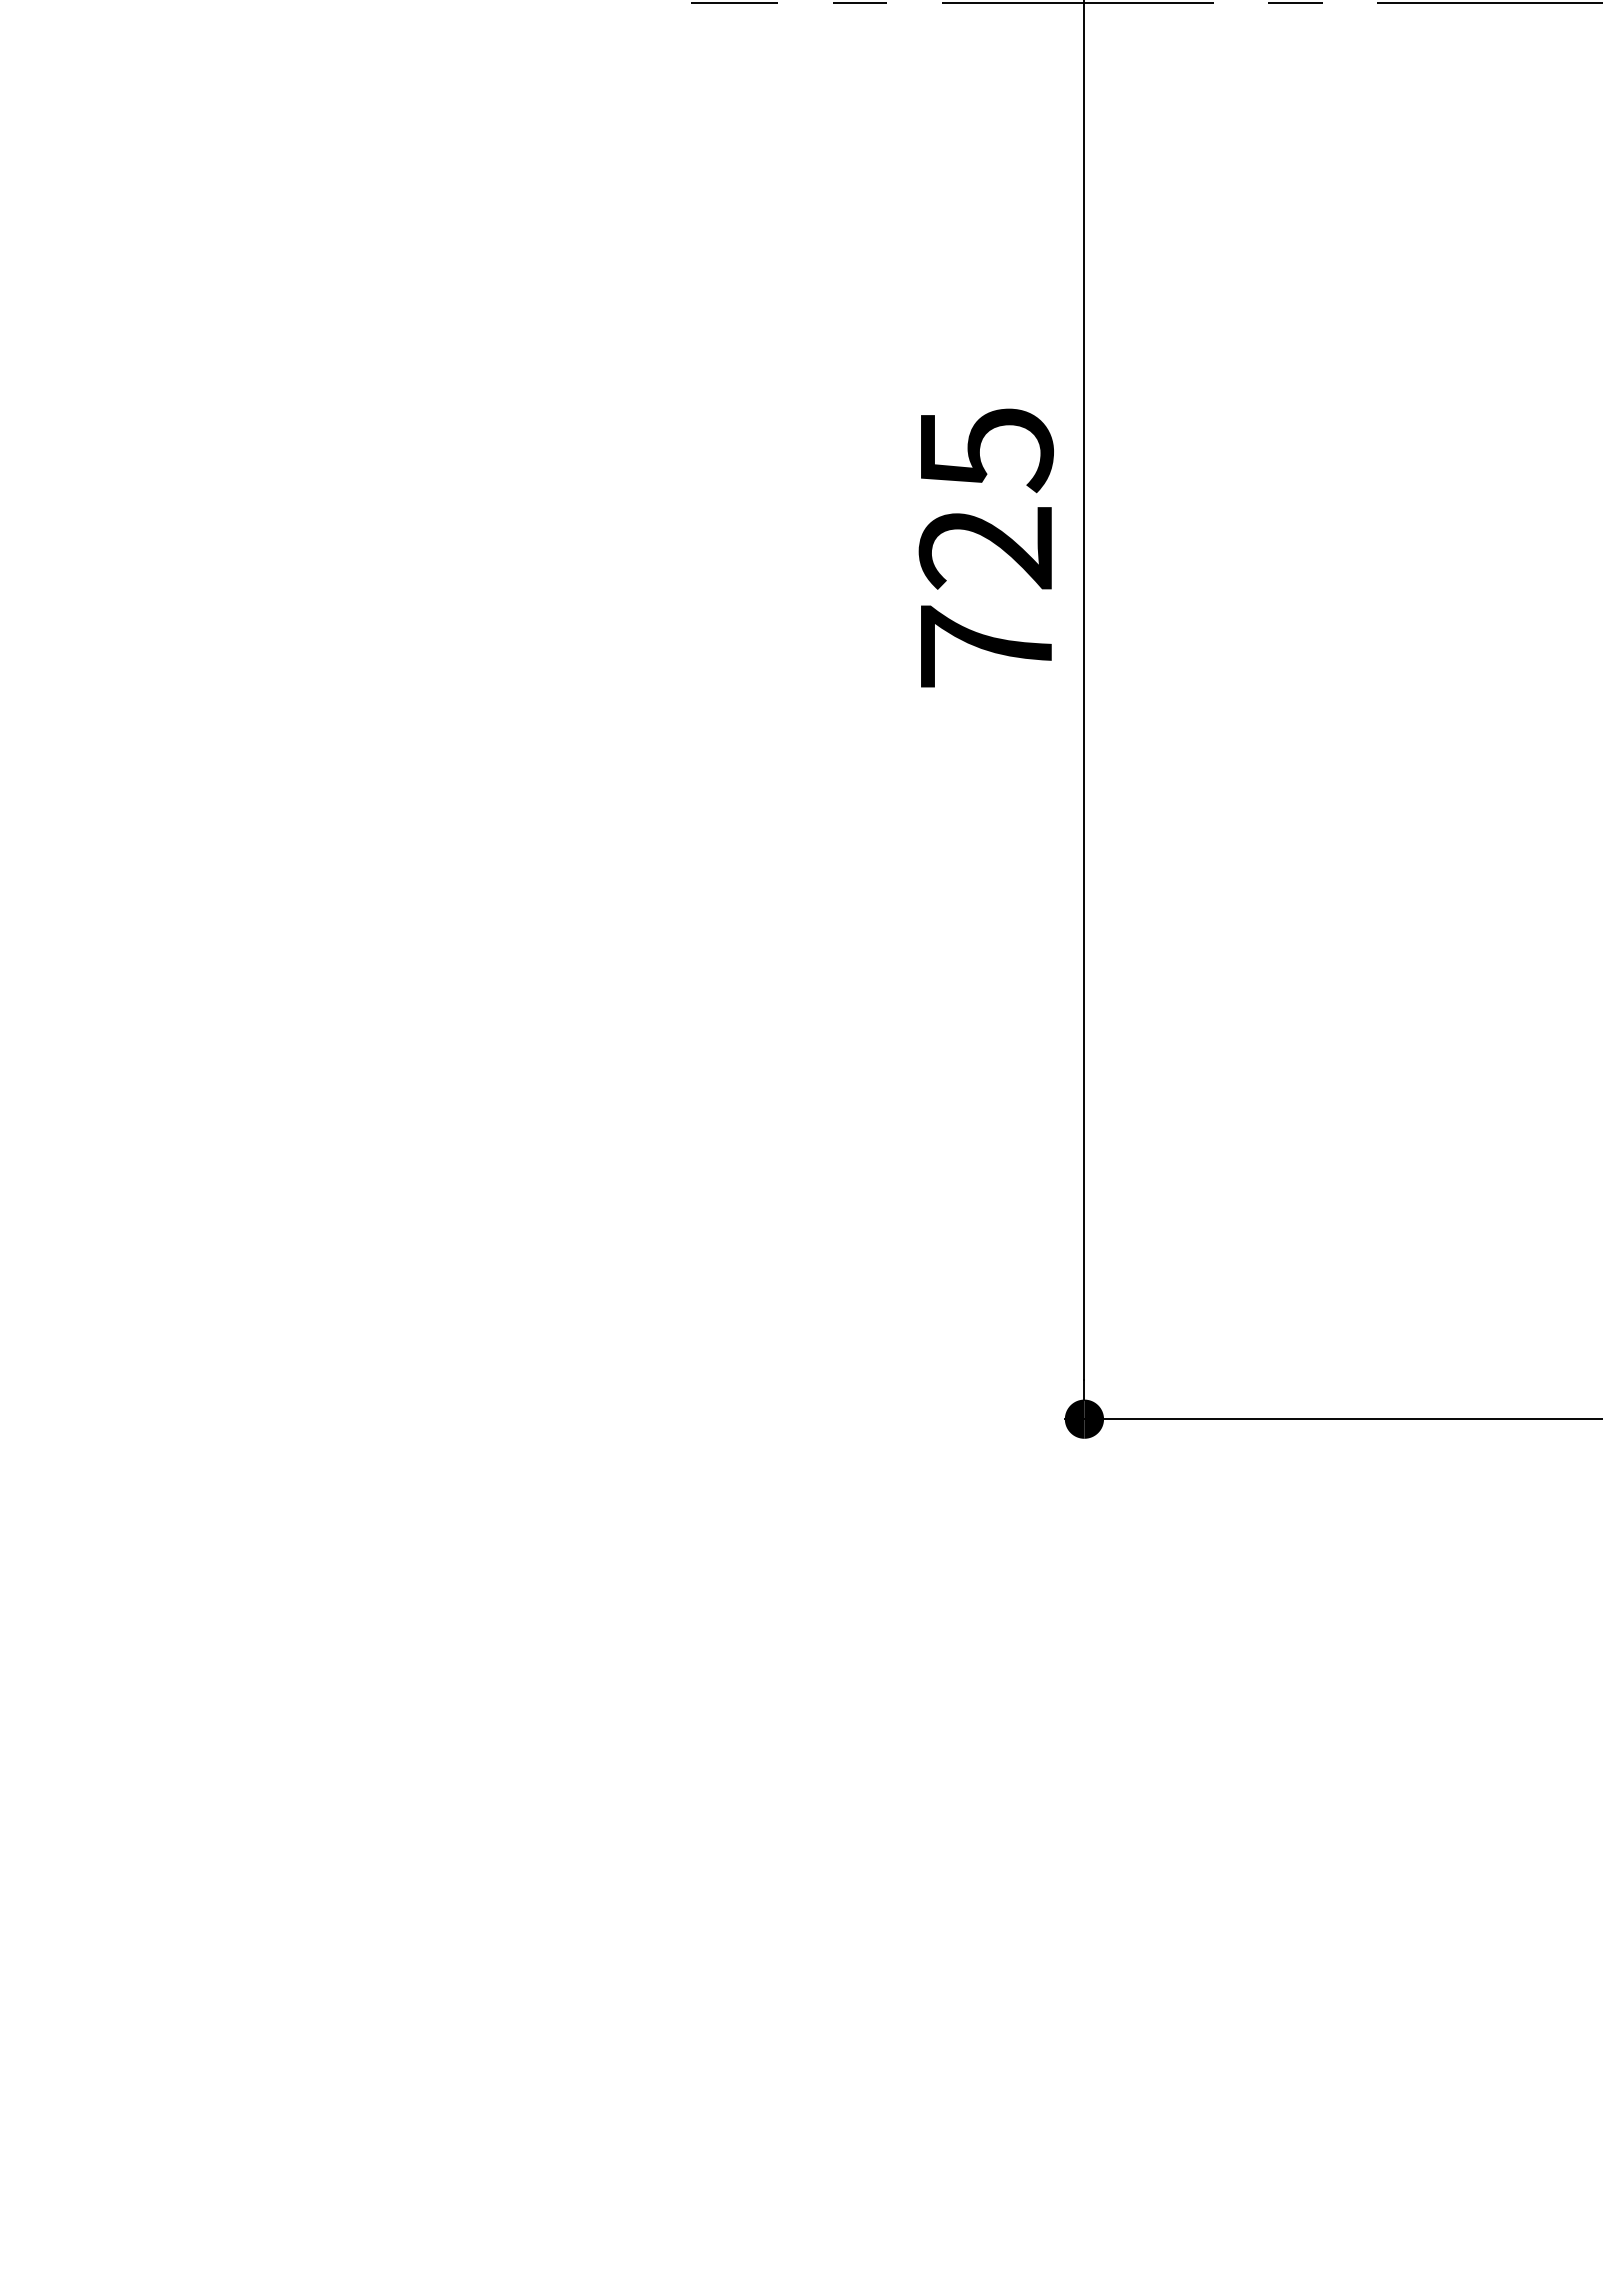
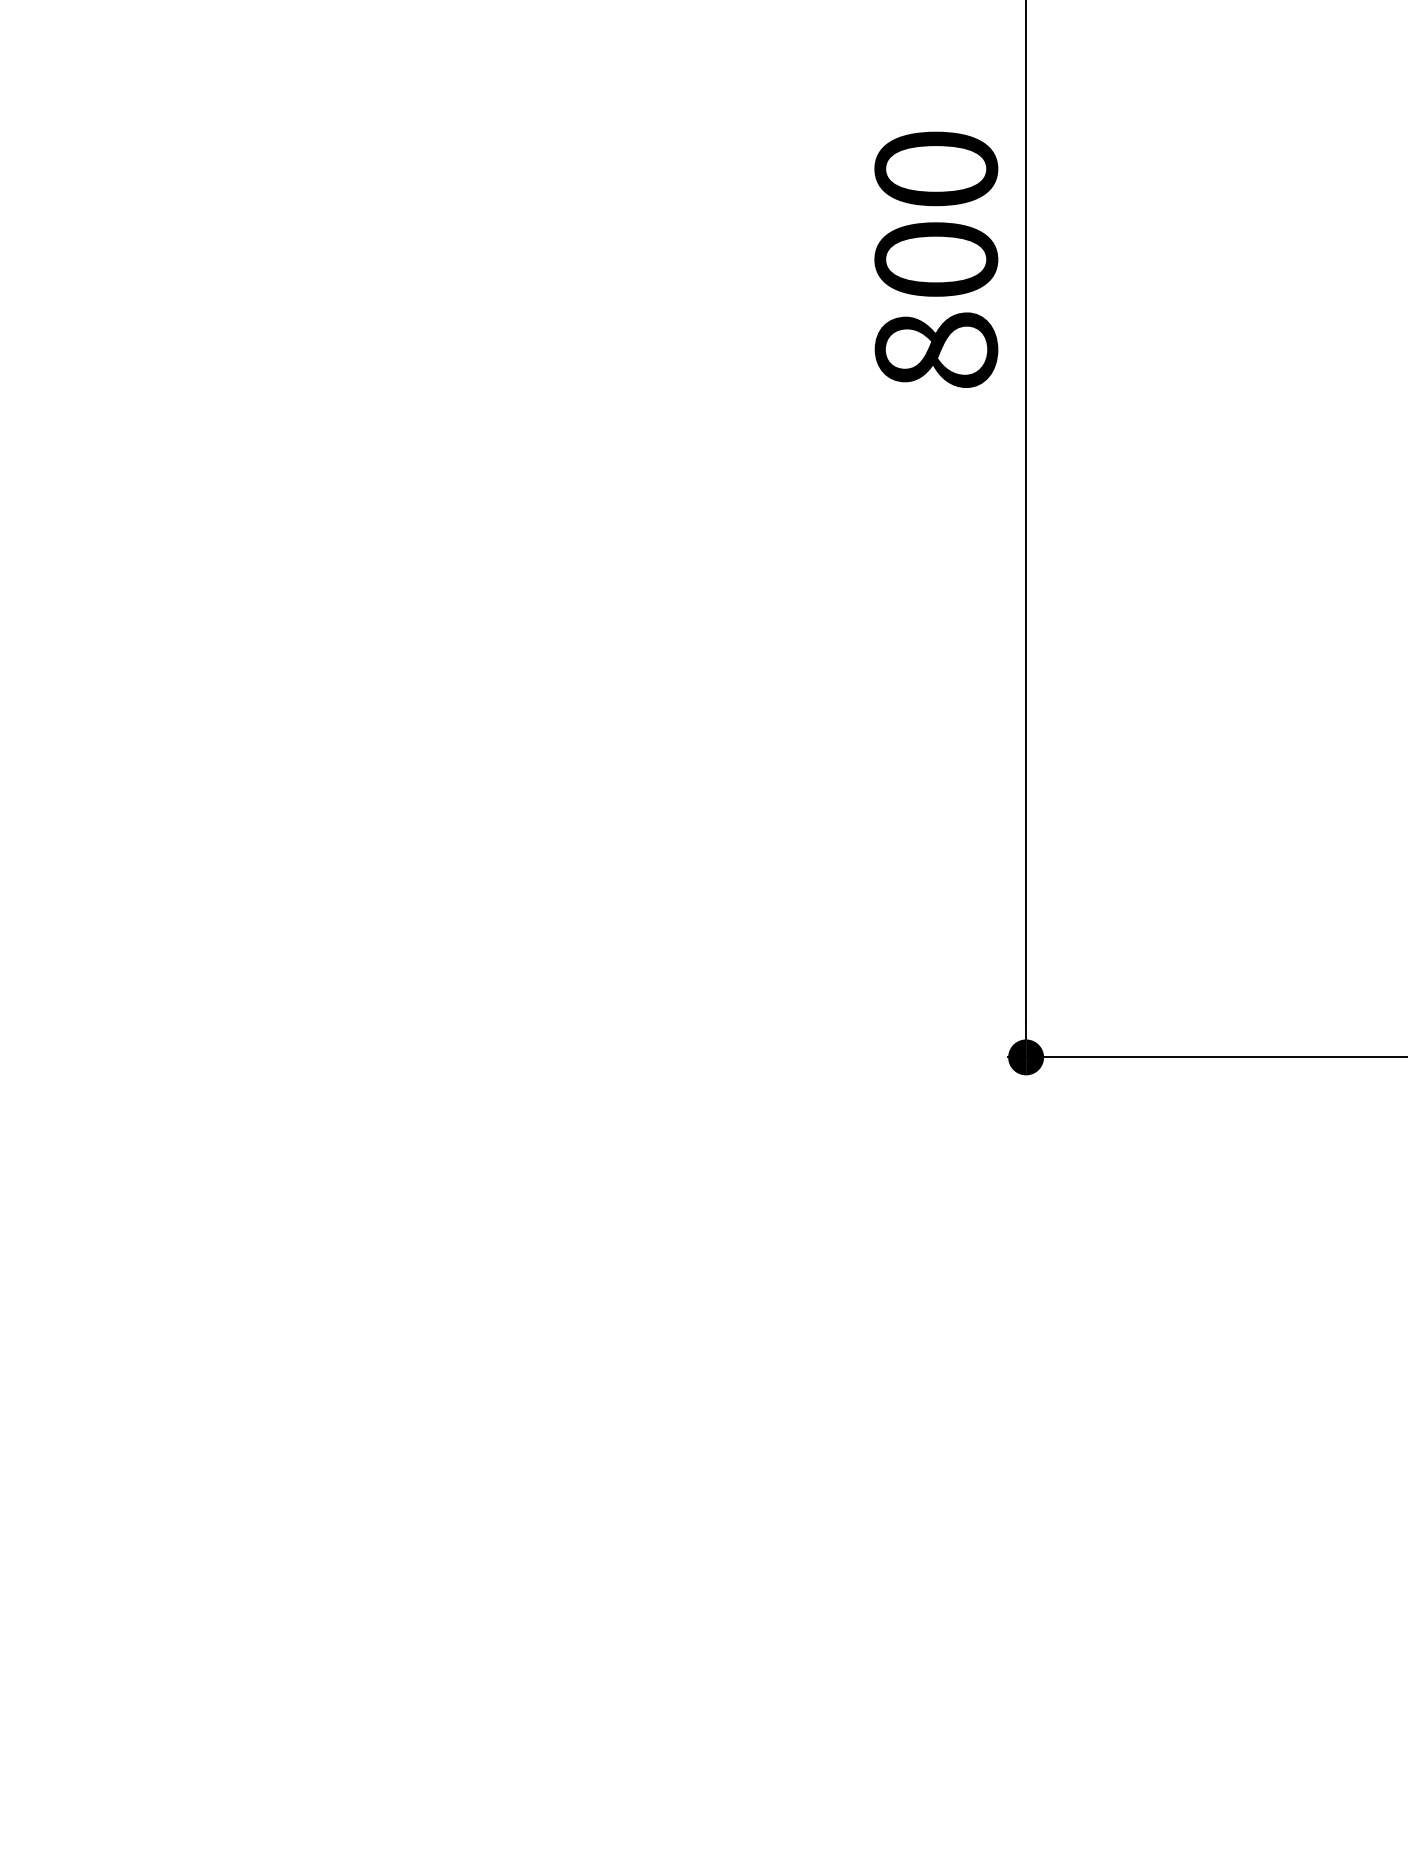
text: (985, 547) -> (935, 259), 725 -> 800

